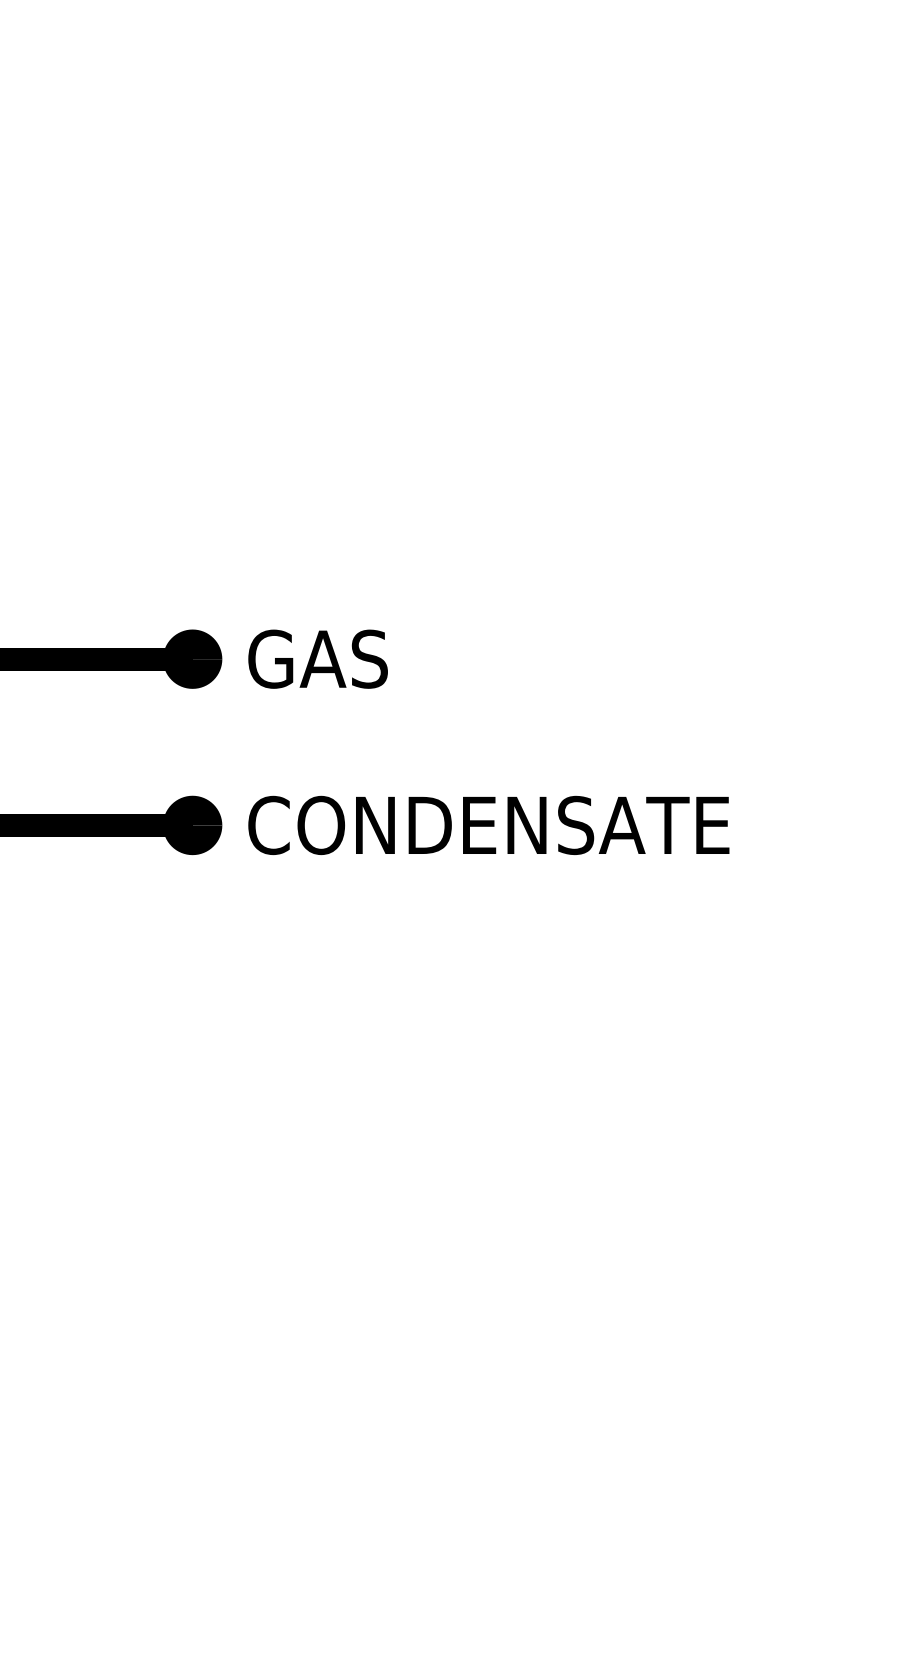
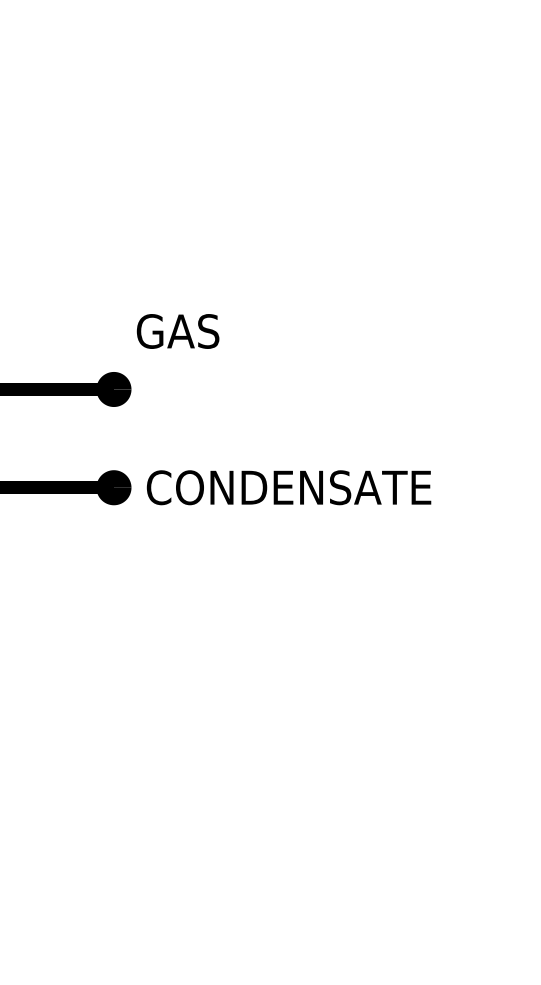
text: (317, 659) -> (177, 331), moved

